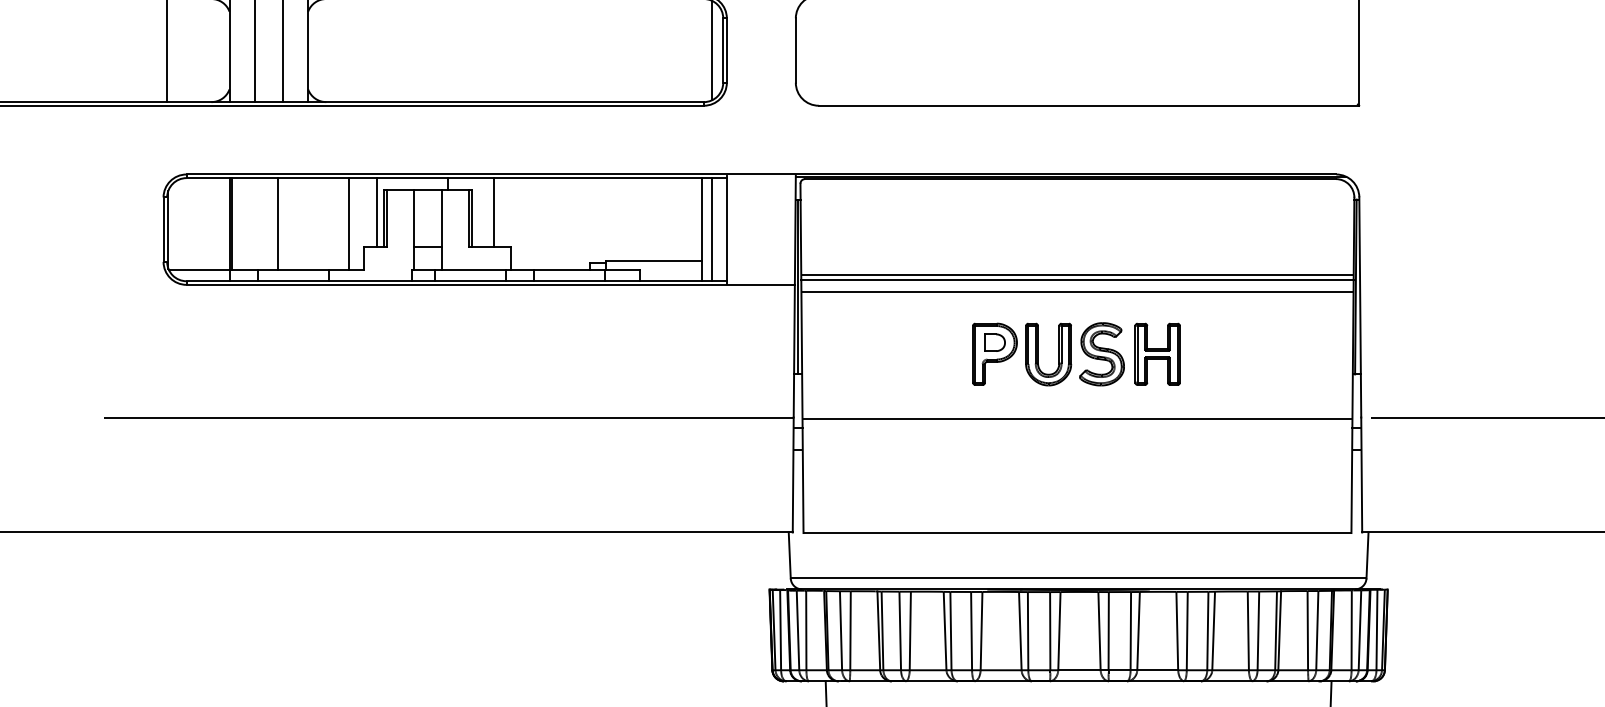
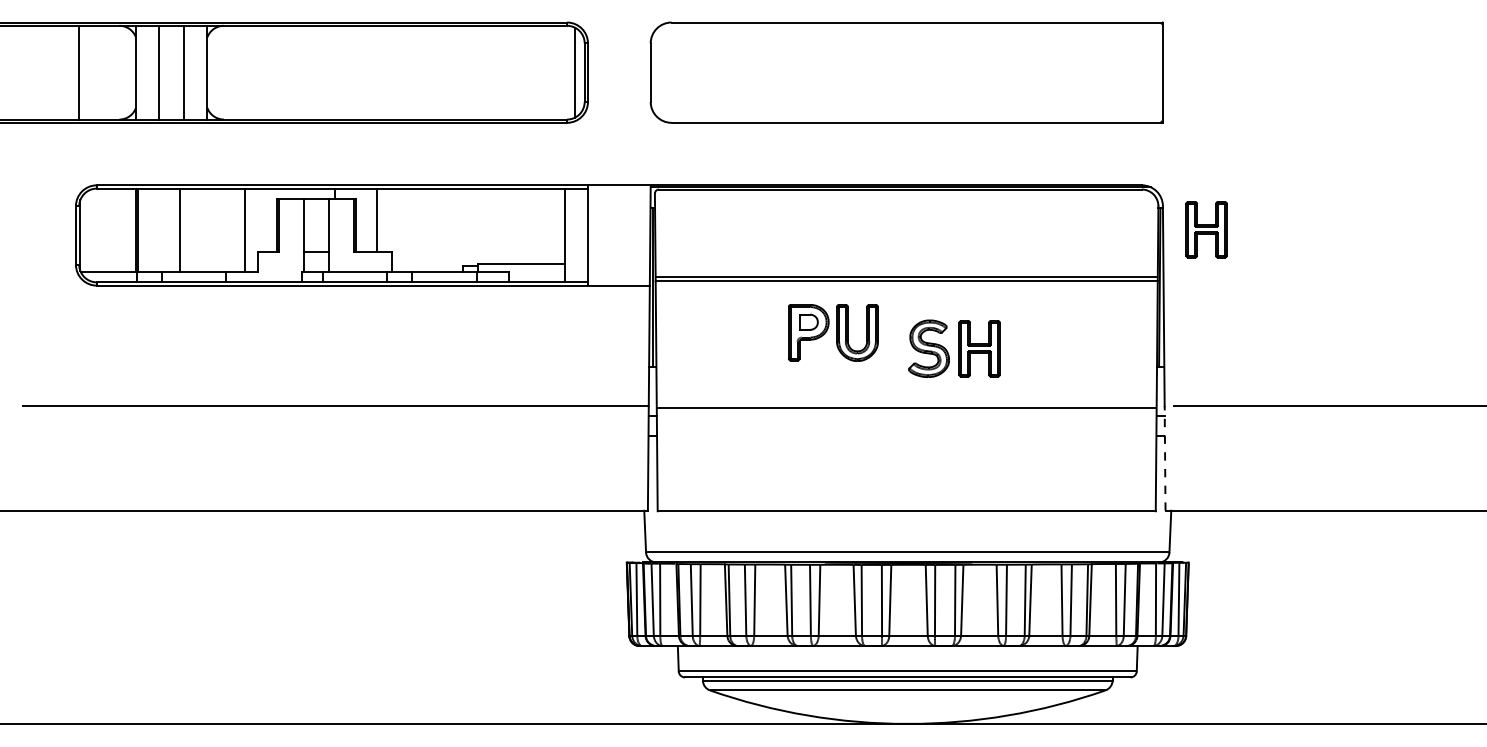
line: (376, 212) -> (269, 219), removed
part: (1407, 223) -> (1206, 229), added
line: (712, 229) -> (574, 235), removed
line: (1077, 291) -> (906, 291), removed
part: (1022, 353) -> (833, 332), moved
line: (1362, 475) -> (1165, 458), solid -> dashed

